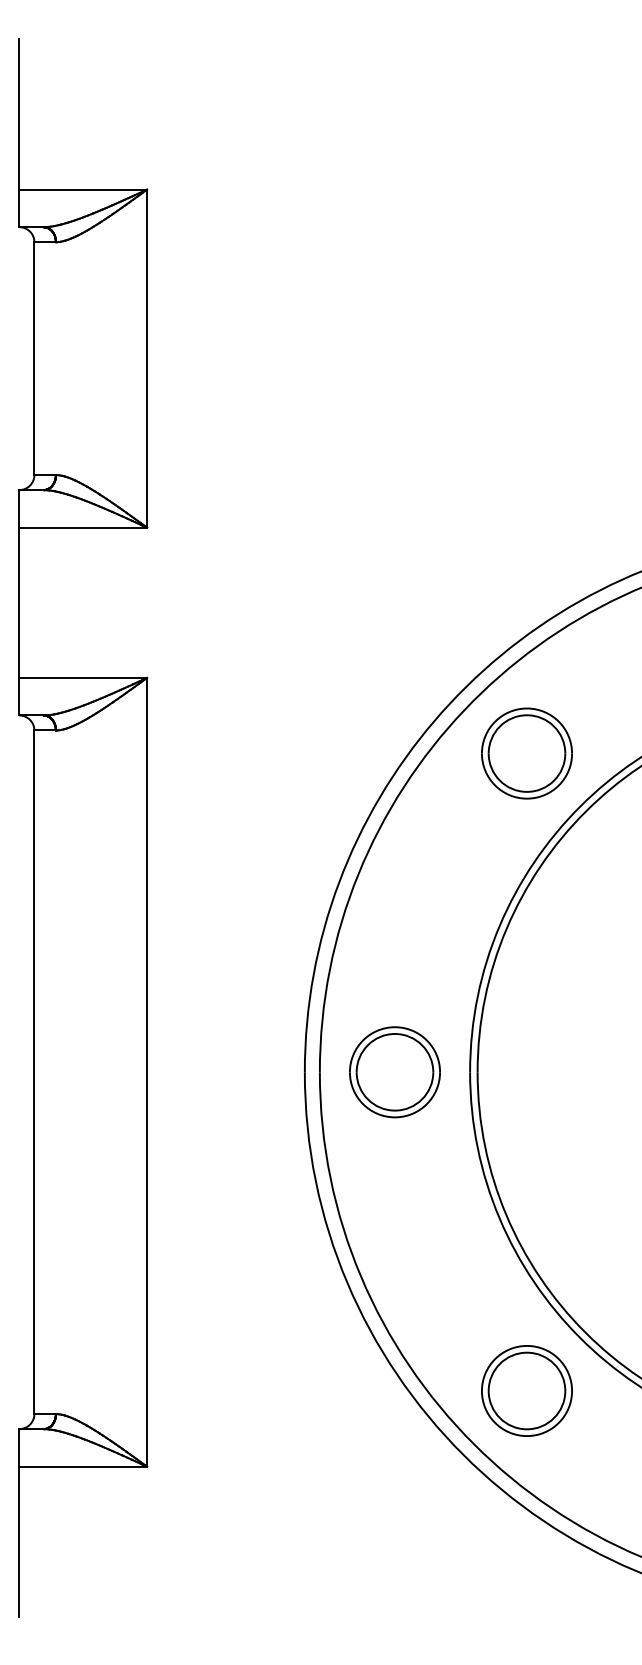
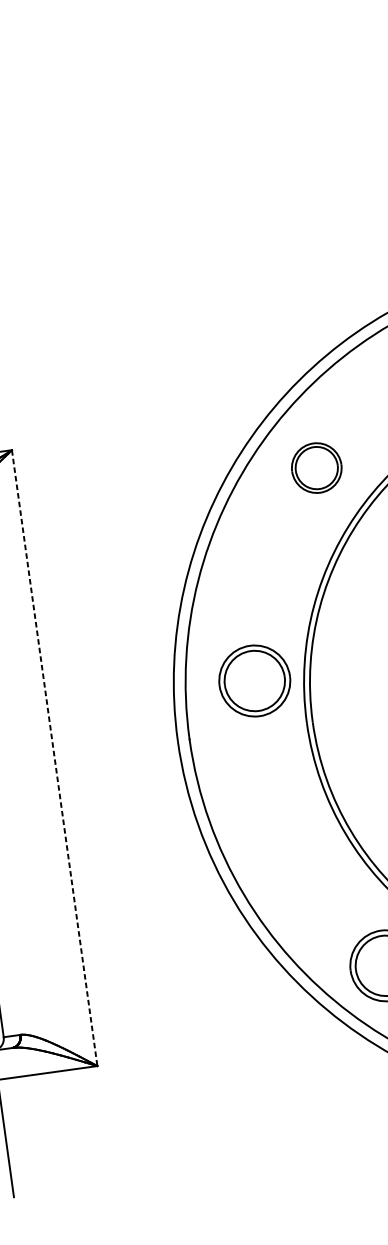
part: (526, 753) -> (316, 468), size x0.7
line: (147, 1072) -> (55, 758), solid -> dashed
part: (394, 1072) -> (254, 681), moved

